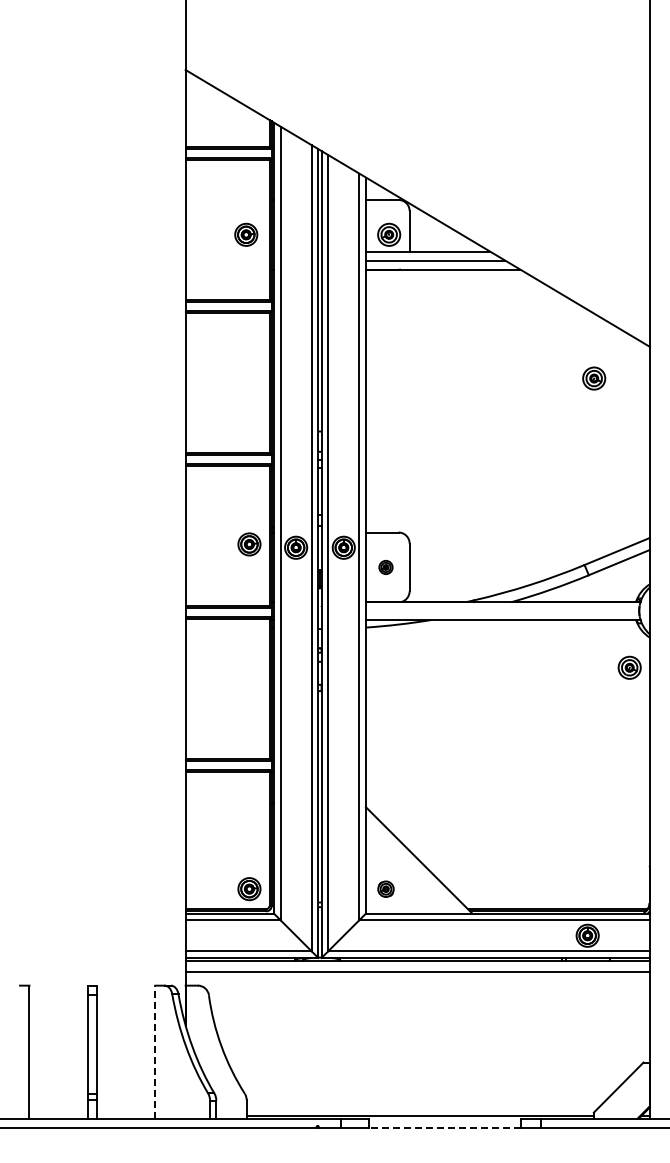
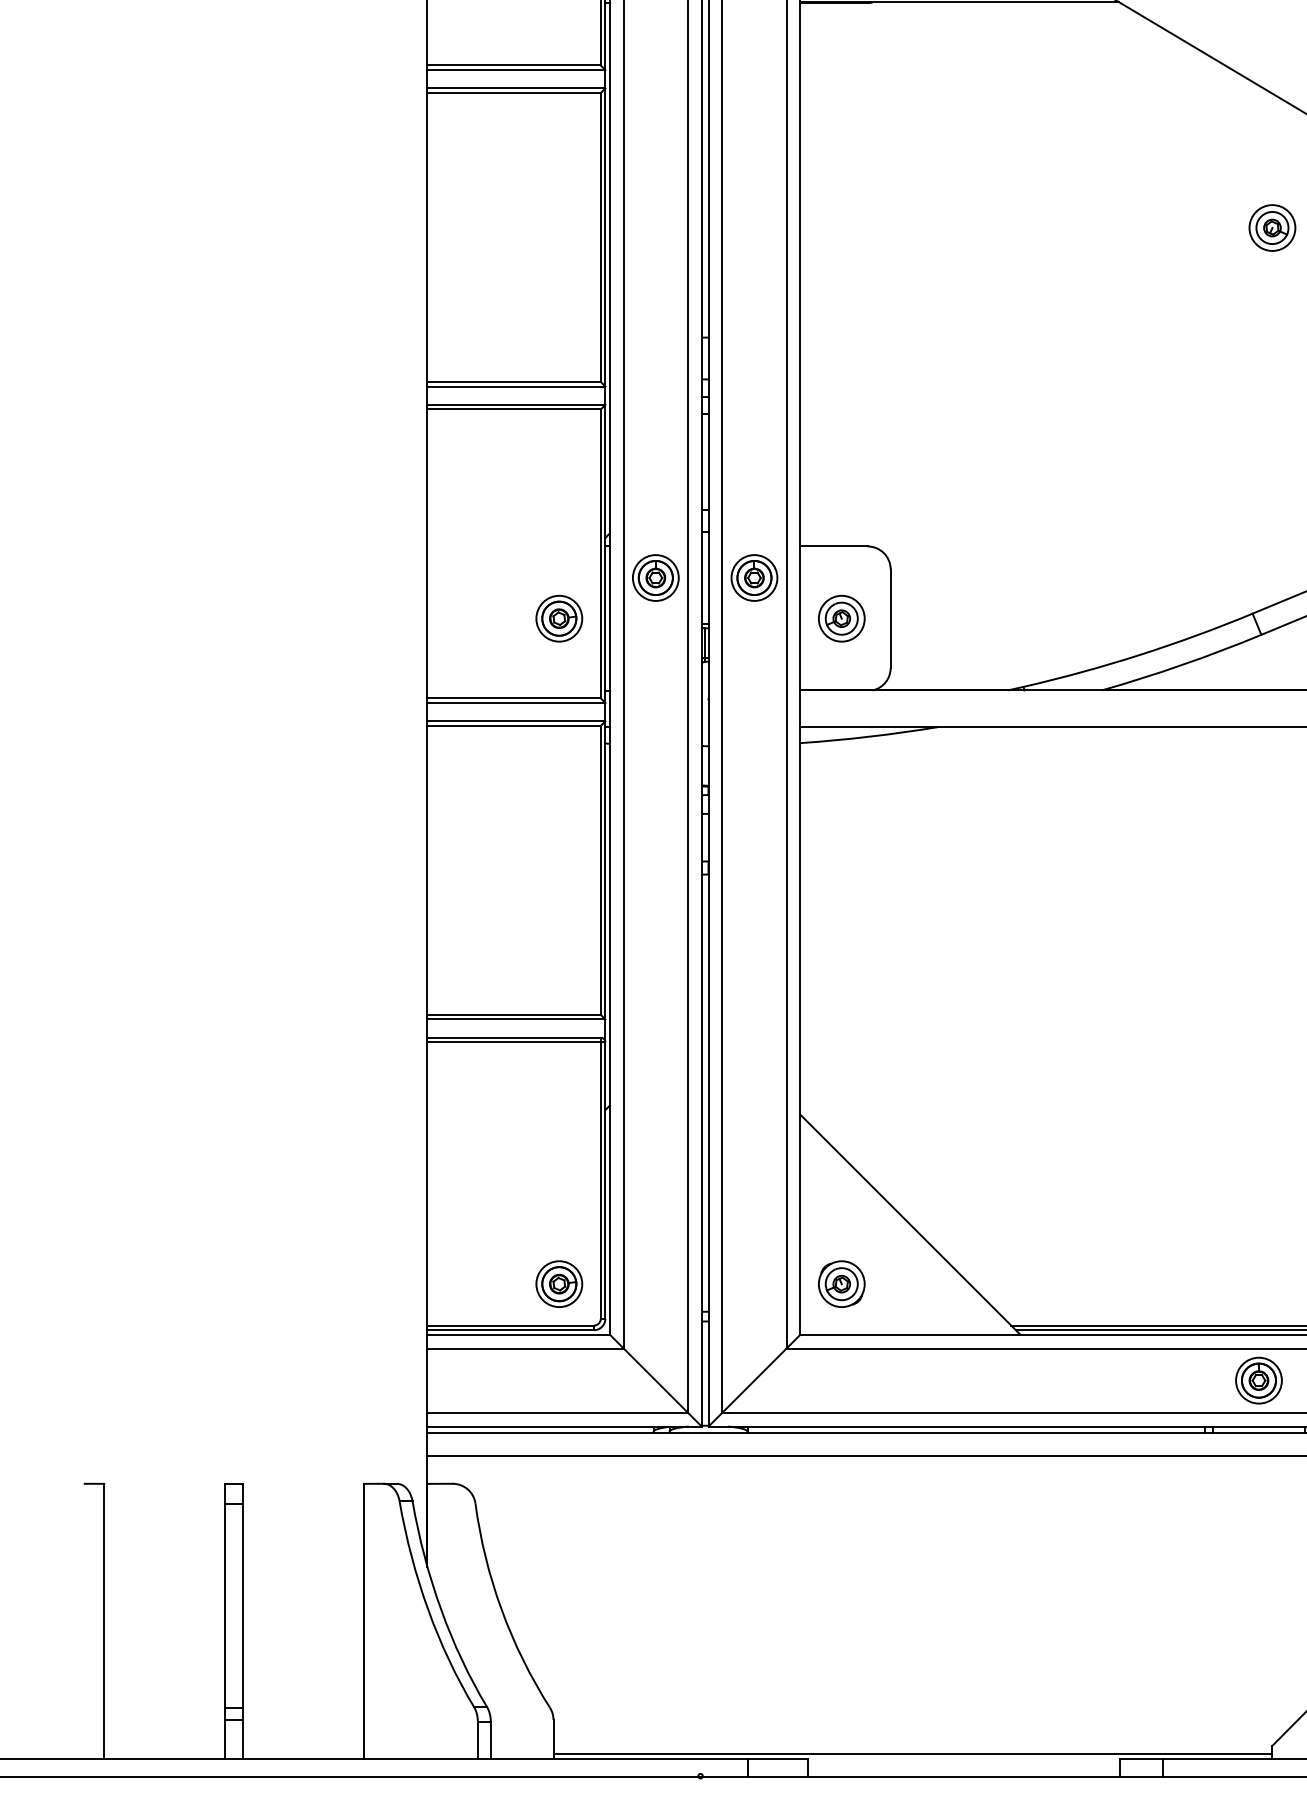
part: (249, 544) -> (559, 618), moved
part: (385, 567) -> (840, 618), size x1.67
part: (385, 889) -> (840, 1284), size x1.43
line: (155, 1052) -> (364, 1622), dashed -> solid
line: (445, 1127) -> (964, 1777), dashed -> solid

